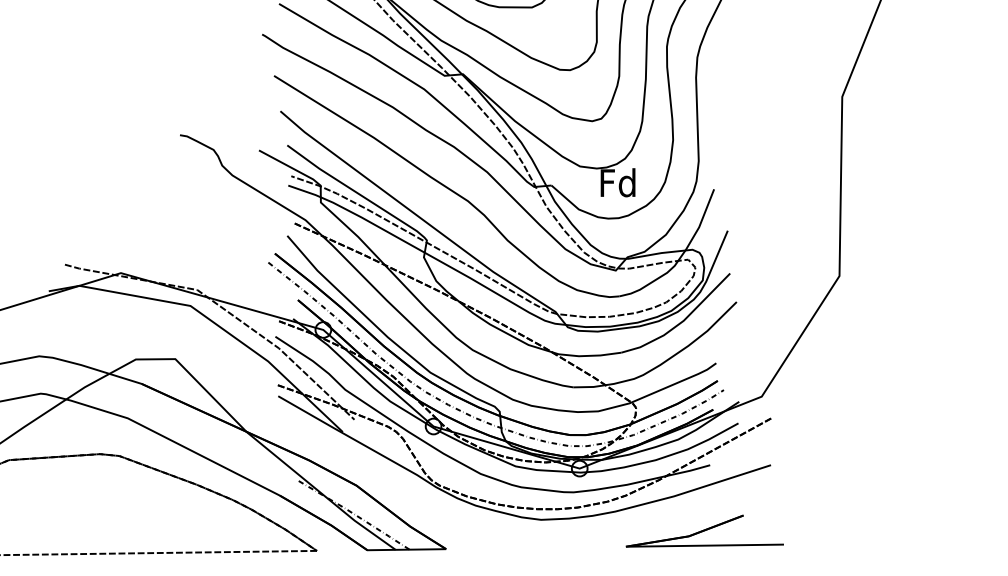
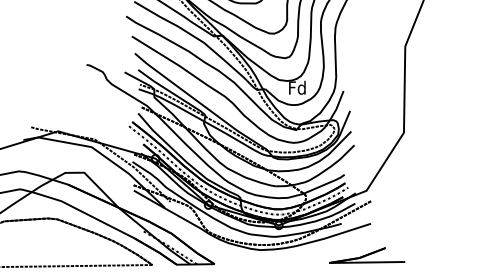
part: (705, 531) -> (367, 255), moved

